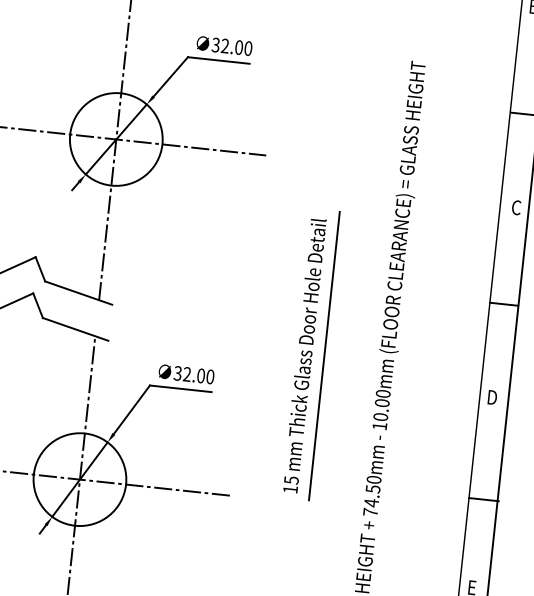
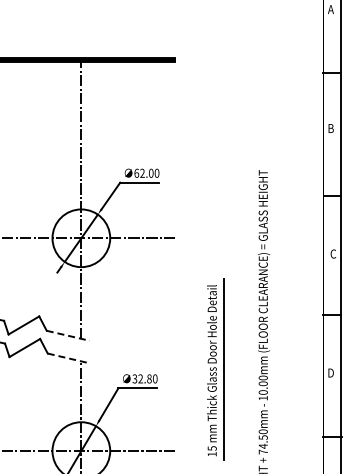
text: (215, 43) -> (136, 172), 32.00 -> 62.00
line: (79, 292) -> (68, 335), solid -> dashed
line: (75, 329) -> (68, 358), solid -> dashed
part: (310, 354) -> (215, 369), moved
text: (201, 376) -> (149, 379), 32.00 -> 32.80

